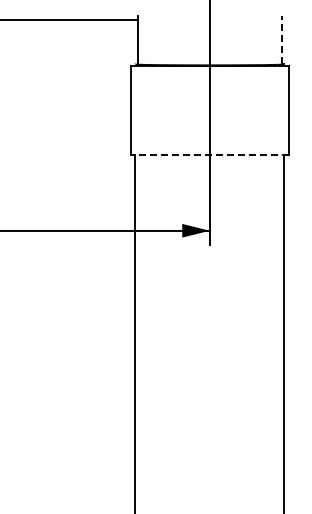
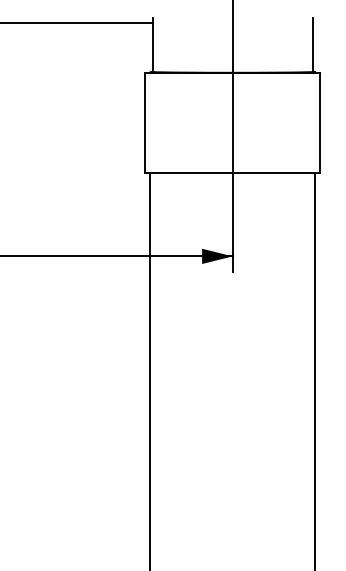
line: (281, 39) -> (312, 44), dashed -> solid
line: (209, 155) -> (232, 172), dashed -> solid

